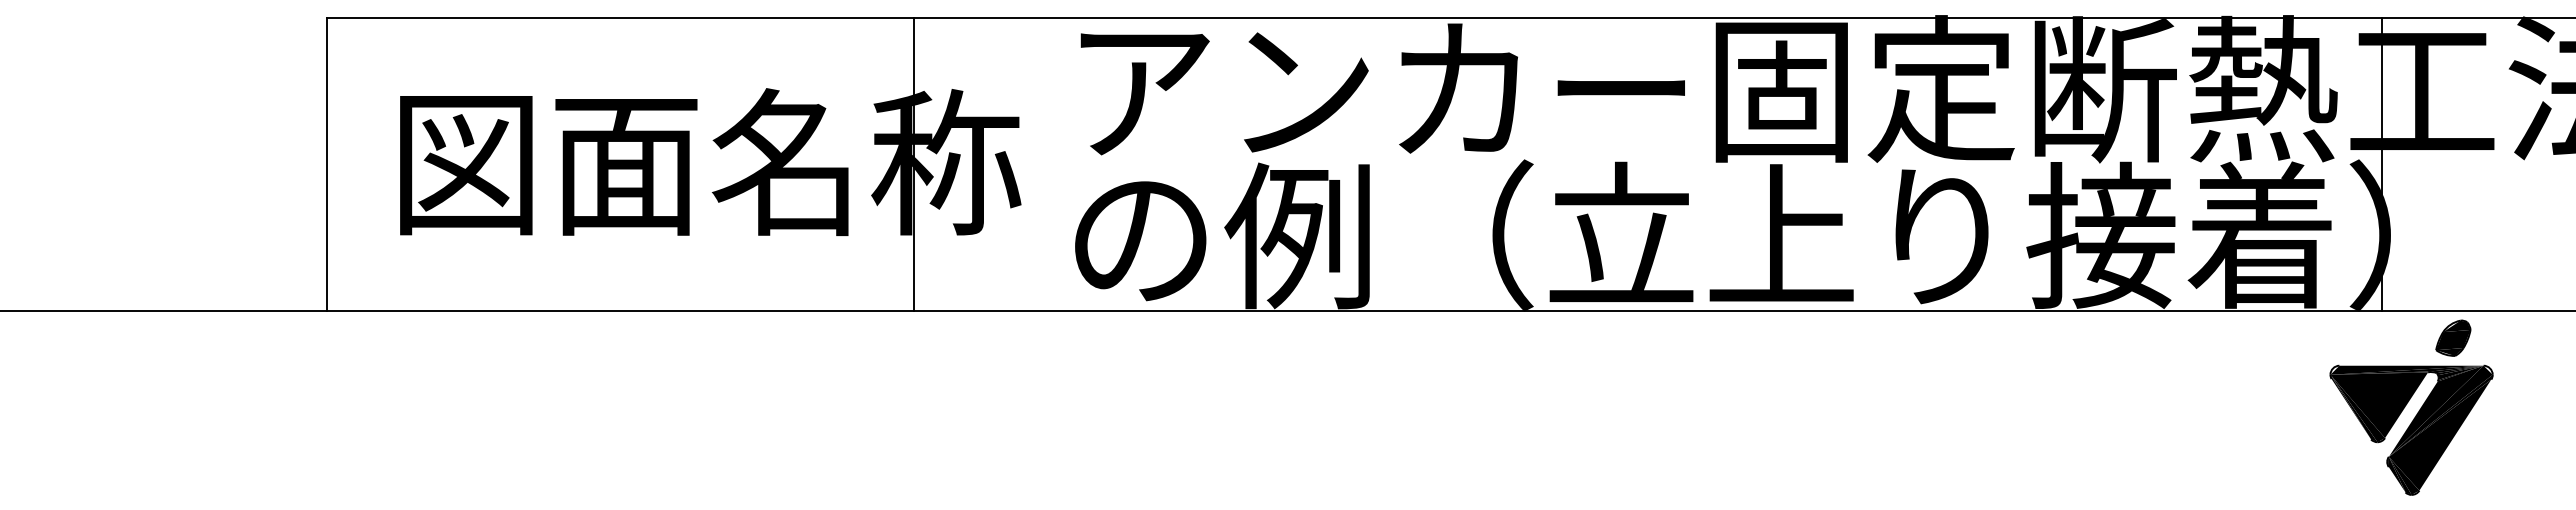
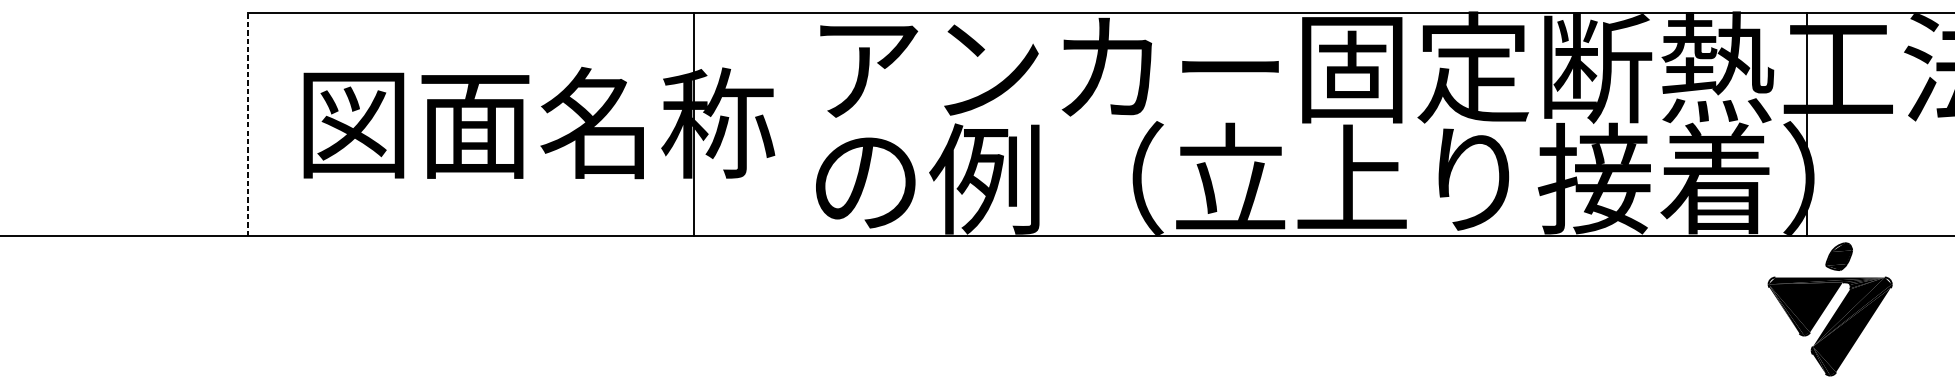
line: (327, 164) -> (248, 124), solid -> dashed
part: (2453, 337) -> (1839, 256), moved

